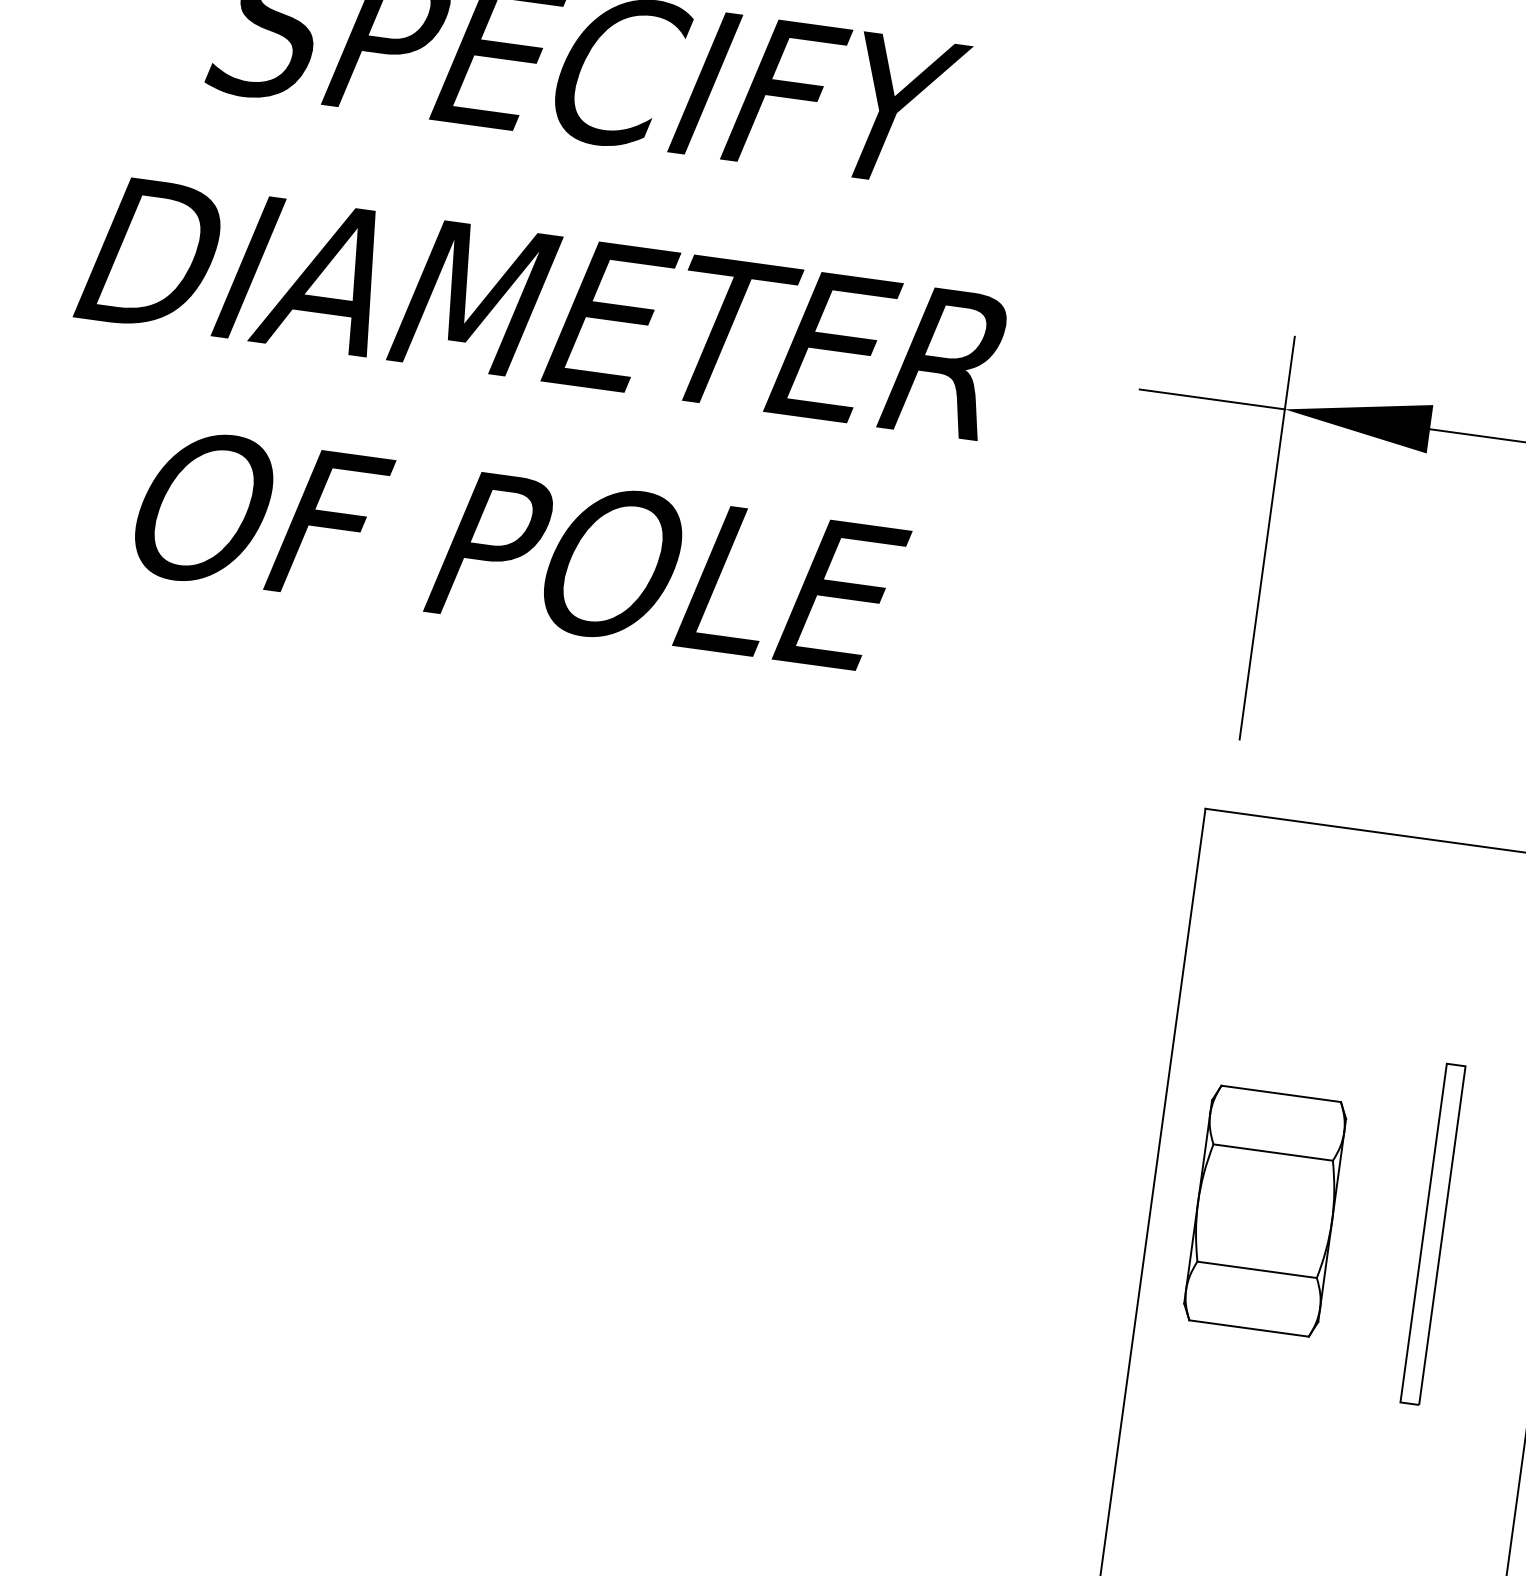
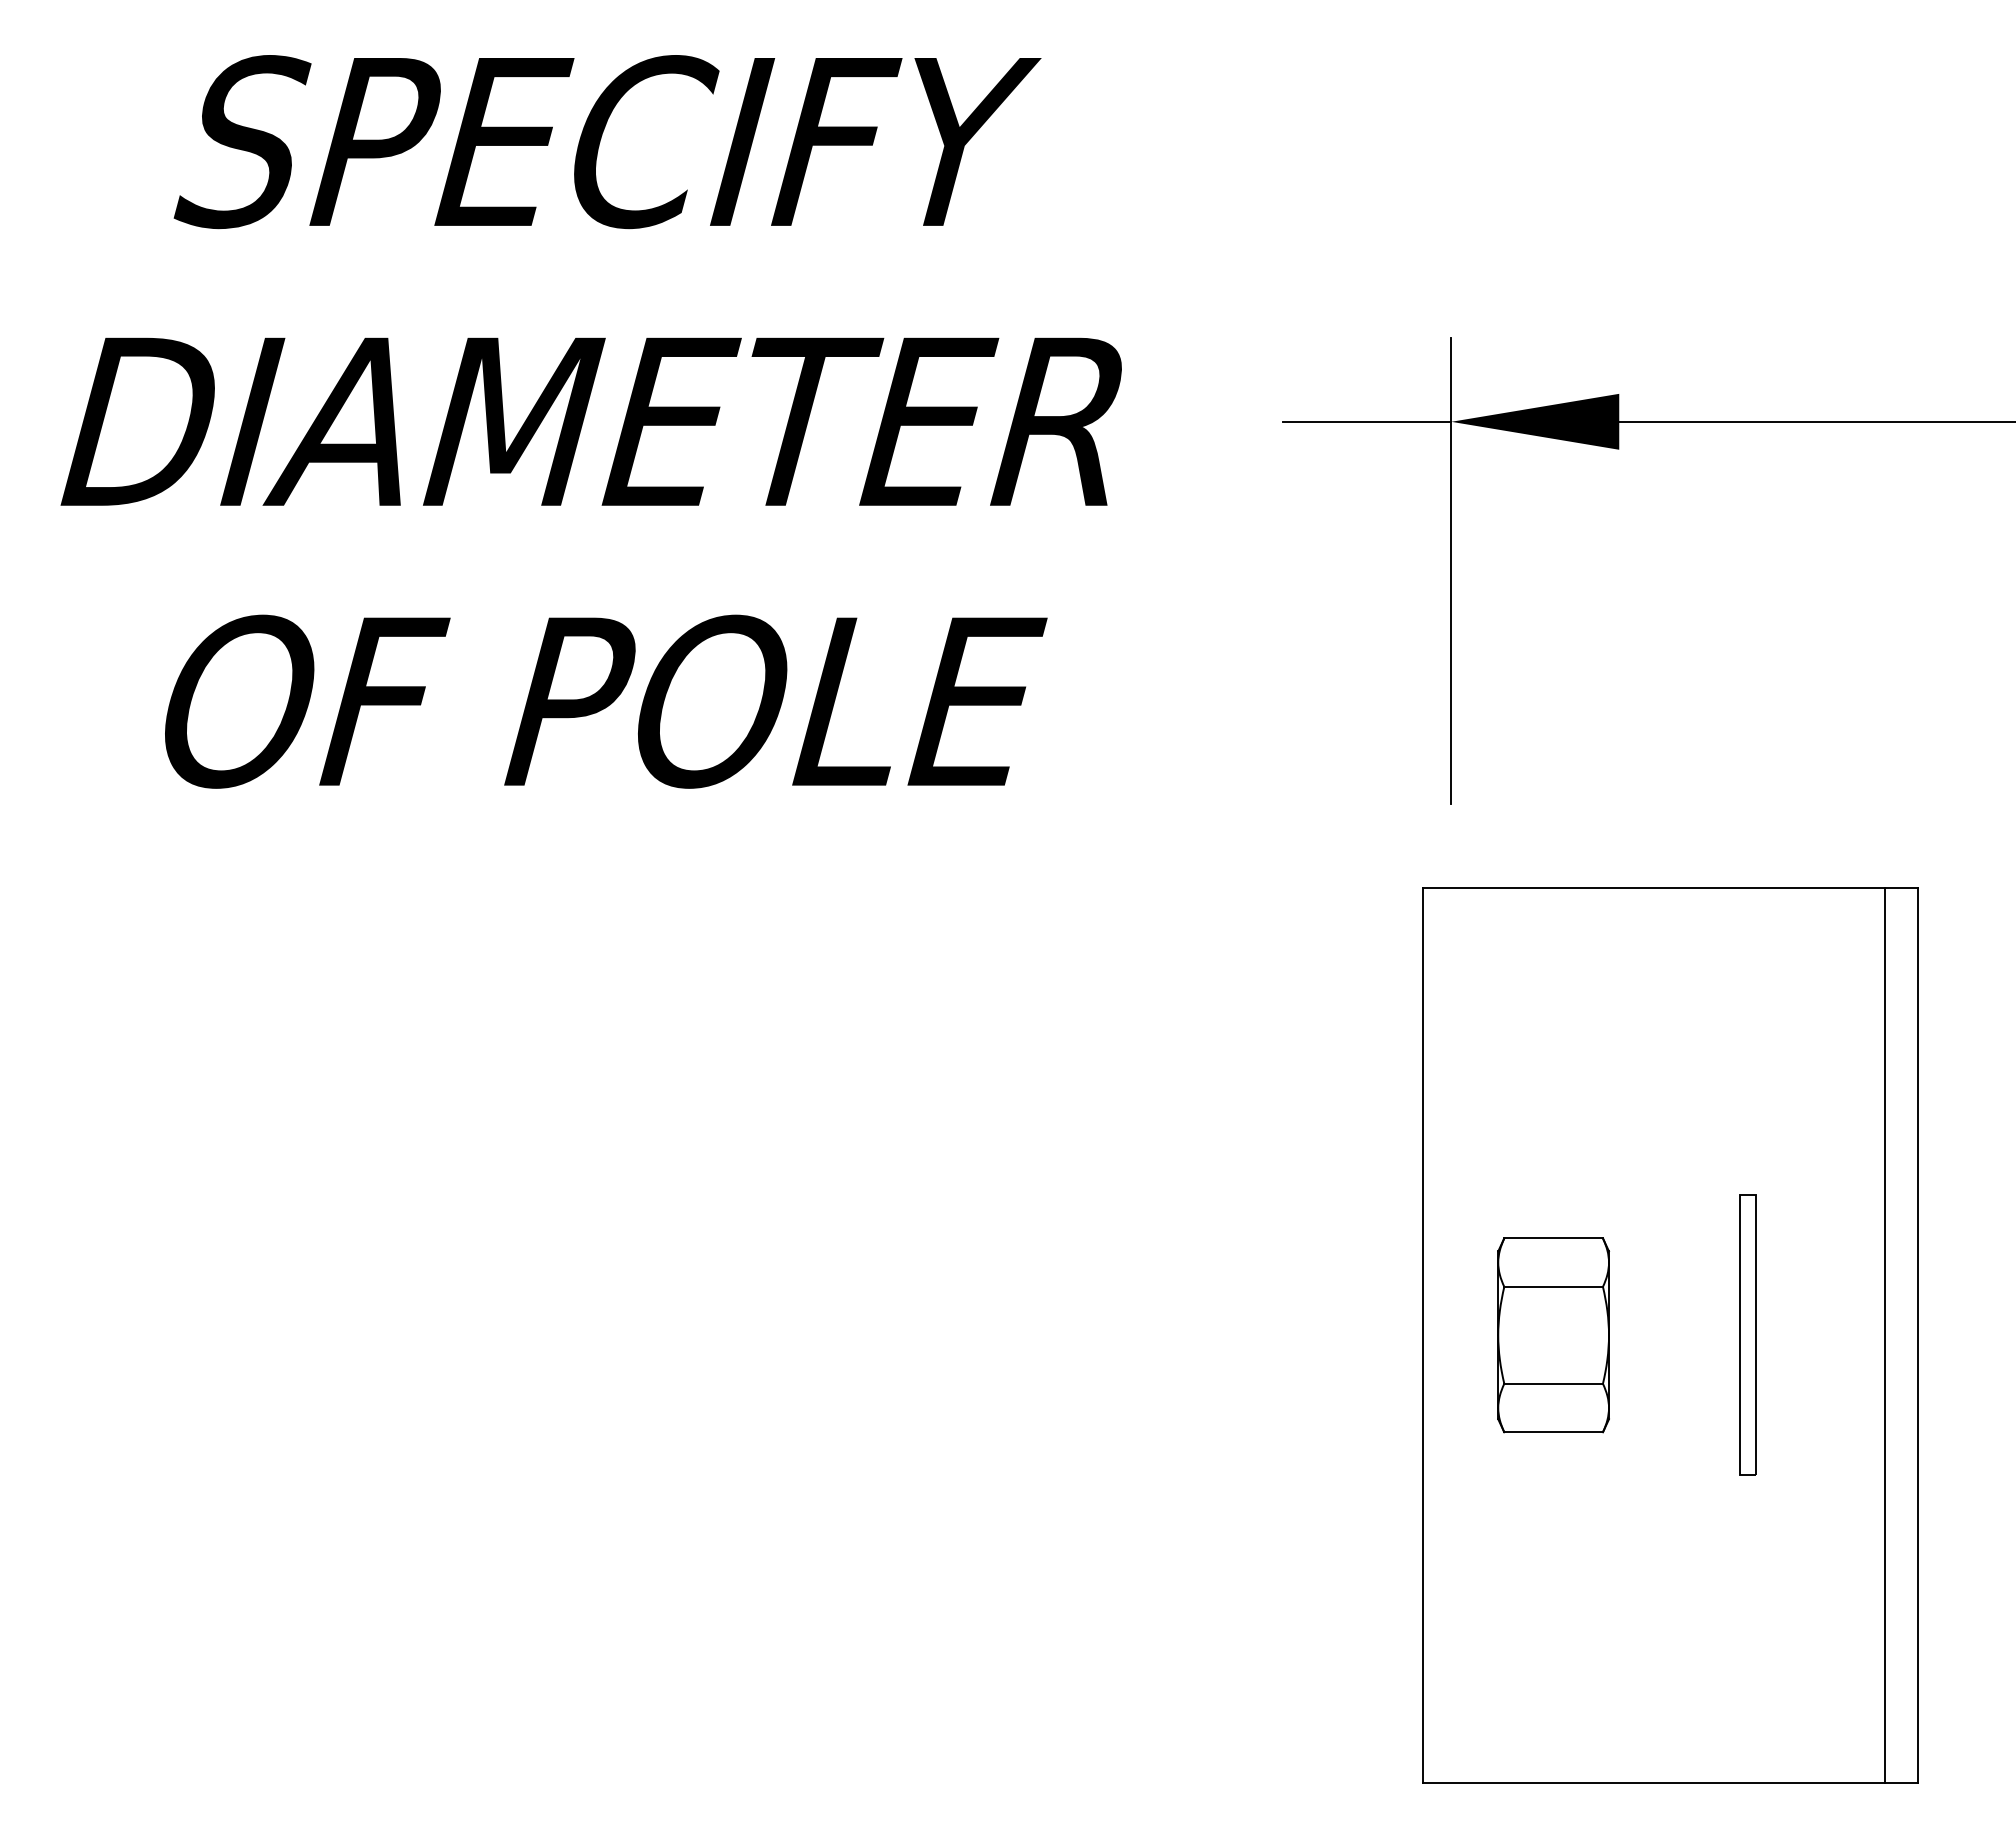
part: (1264, 1211) -> (1553, 1335), size x0.71
part: (1432, 1233) -> (1747, 1334), size x0.71

